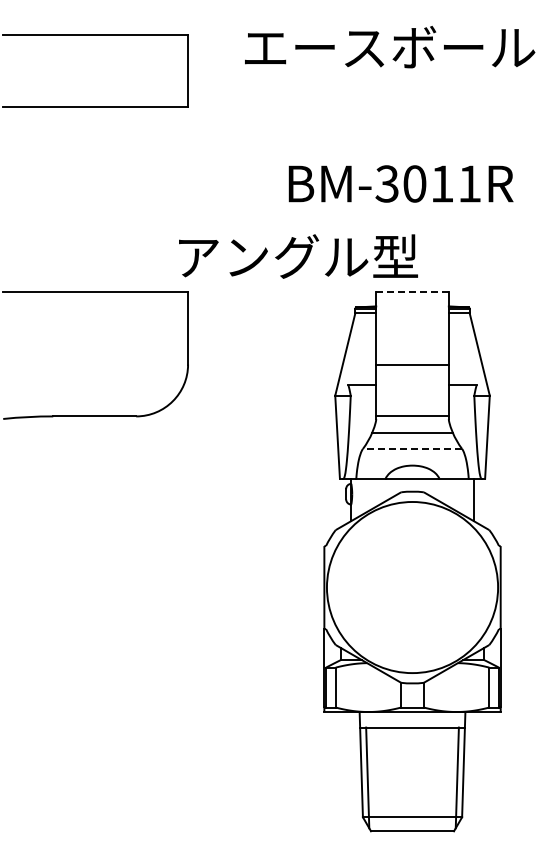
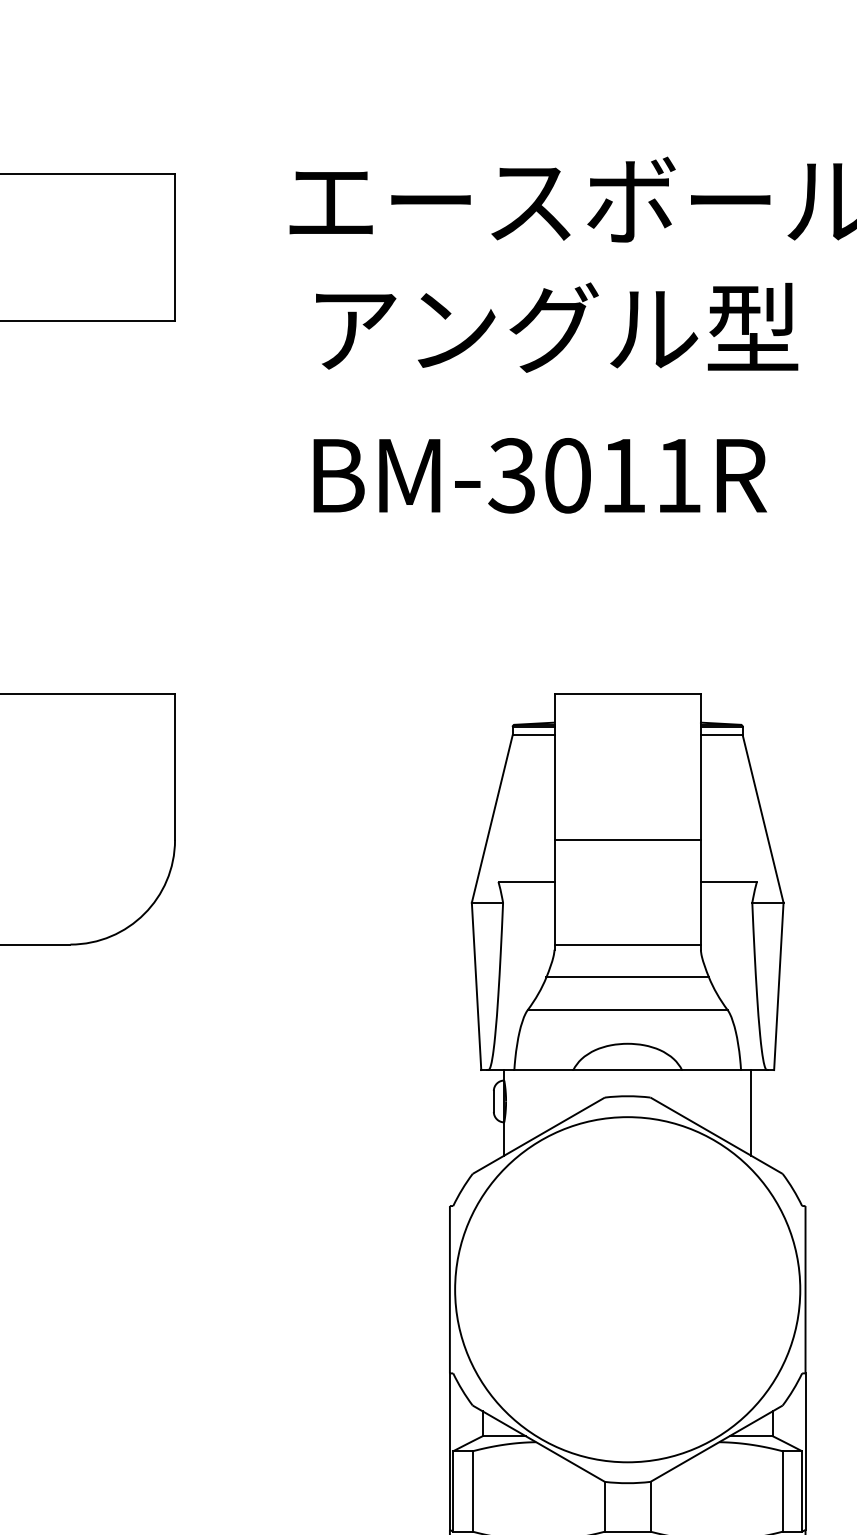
text: (400, 183) -> (538, 474), moved
text: (298, 256) -> (557, 327), moved
line: (412, 291) -> (627, 692), dashed -> solid
line: (412, 448) -> (627, 1009), dashed -> solid

